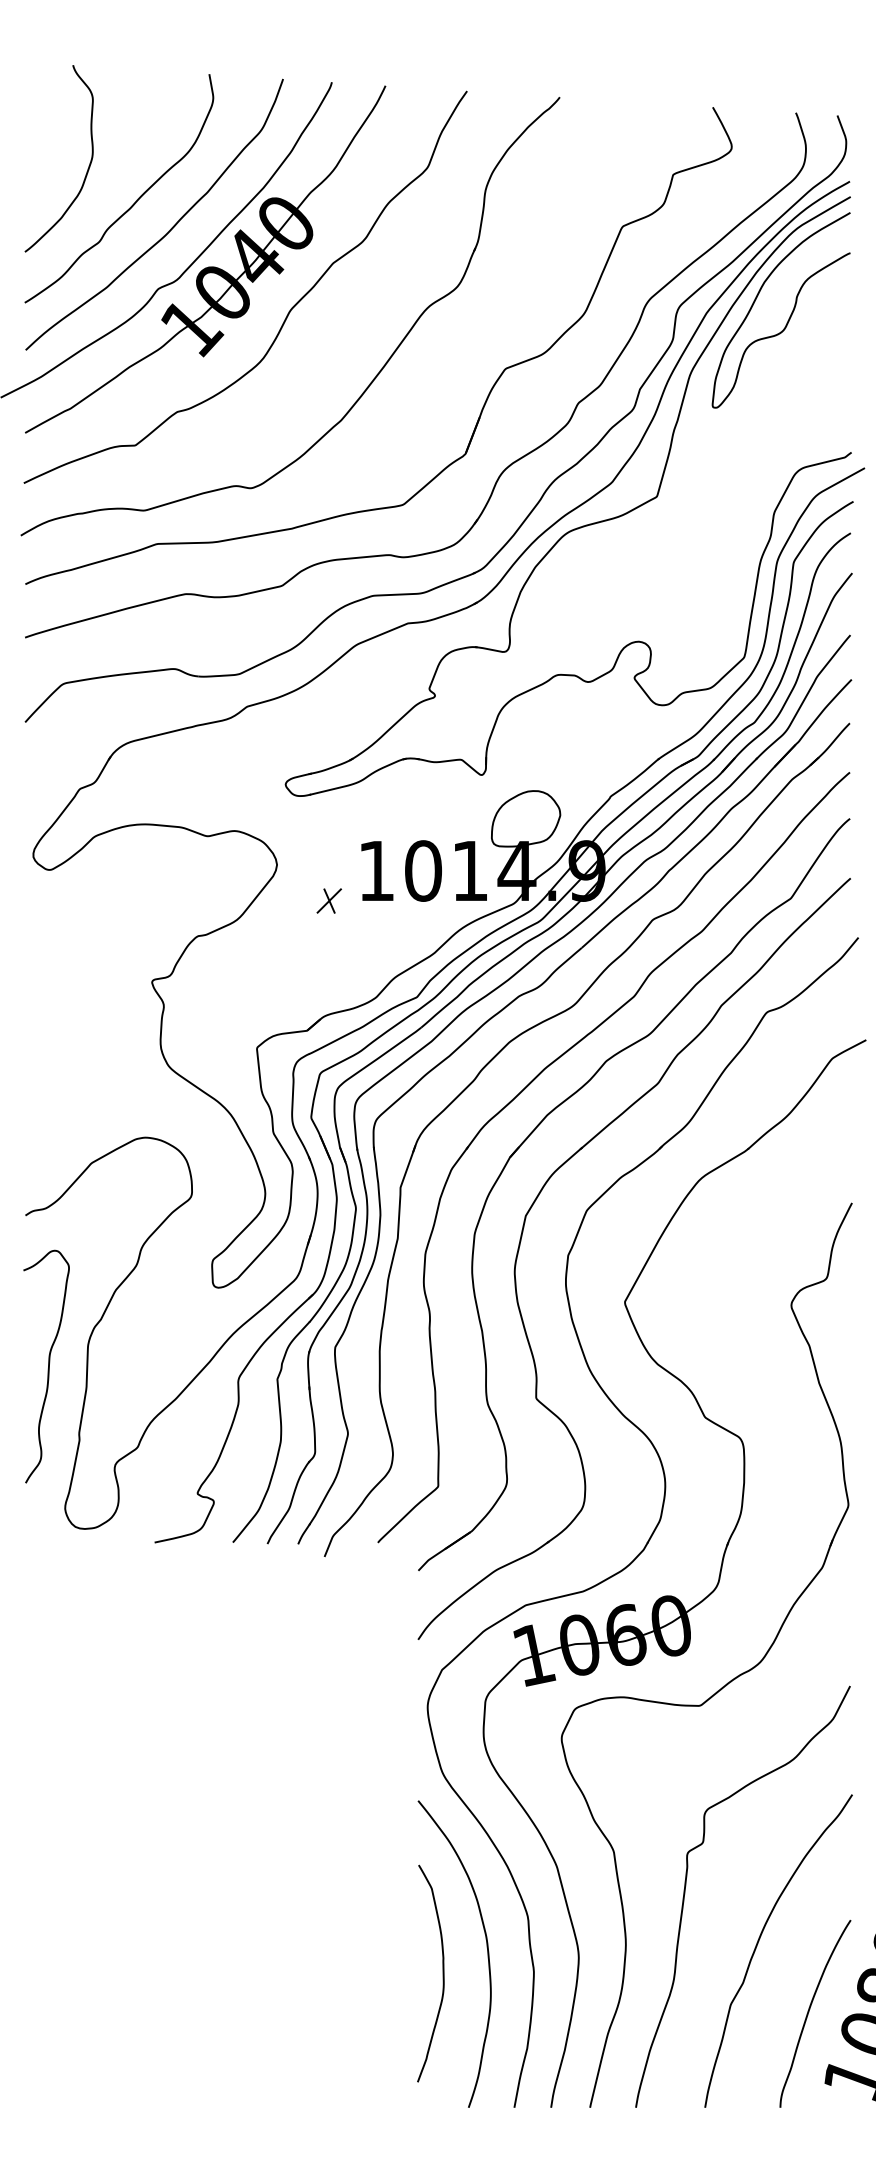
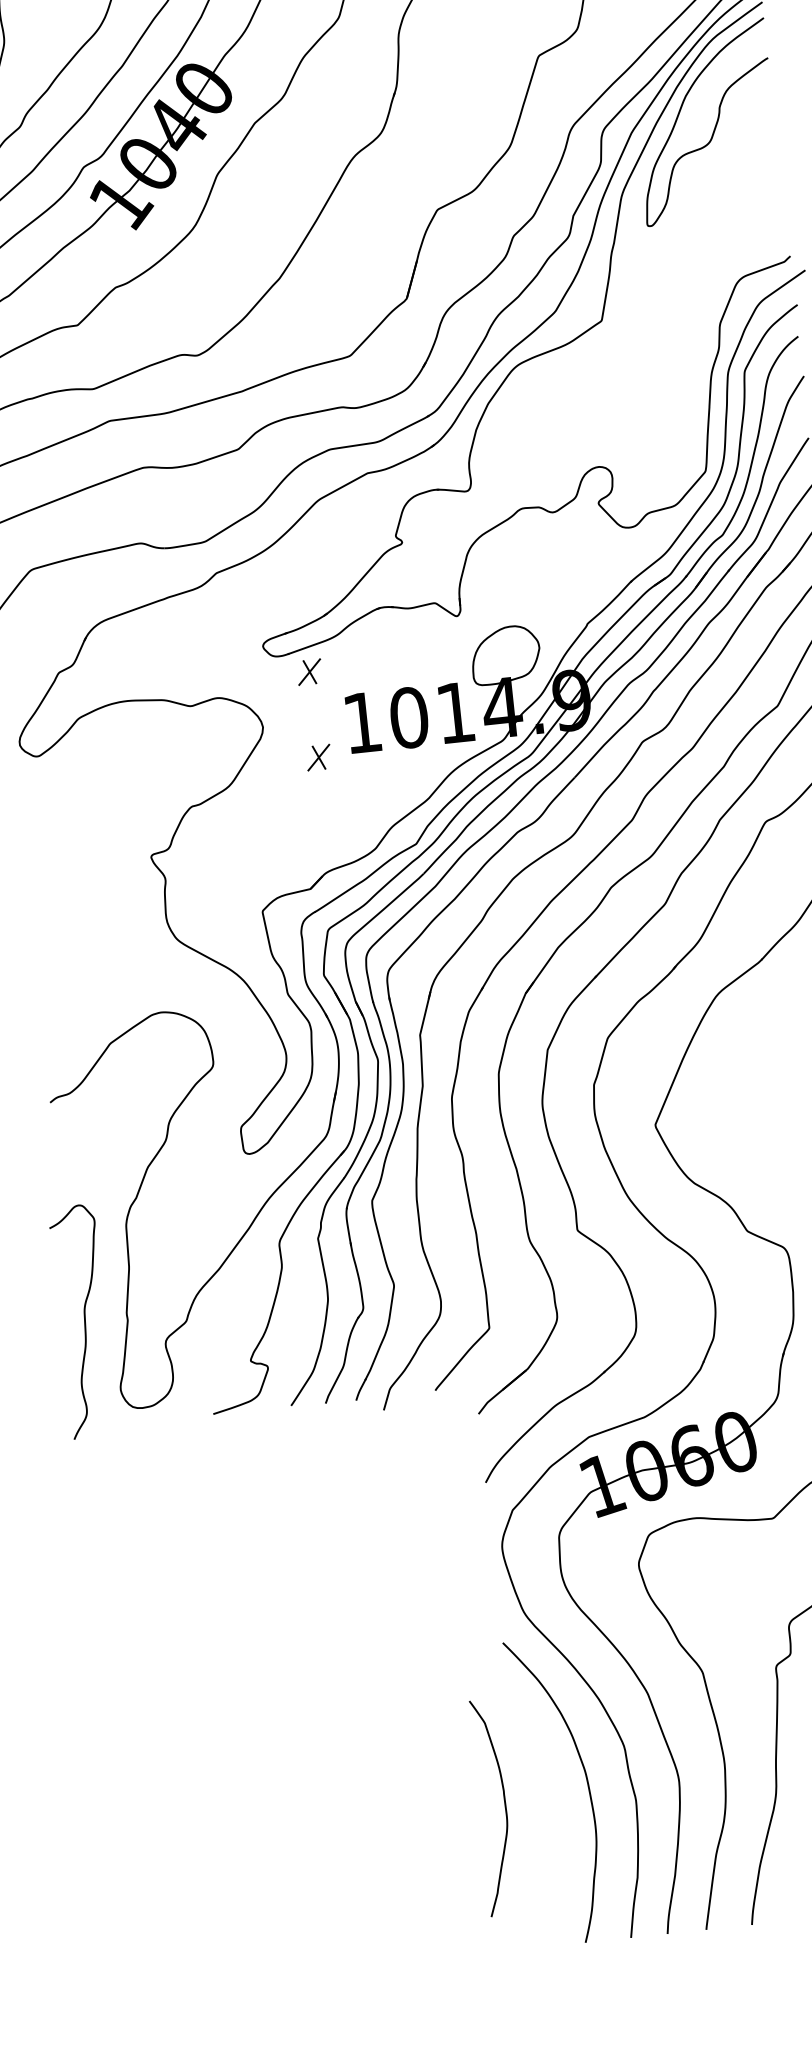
part: (328, 814) -> (308, 671), added
curve: (48, 1366) -> (84, 1321), moved
curve: (442, 1973) -> (504, 1806), moved

